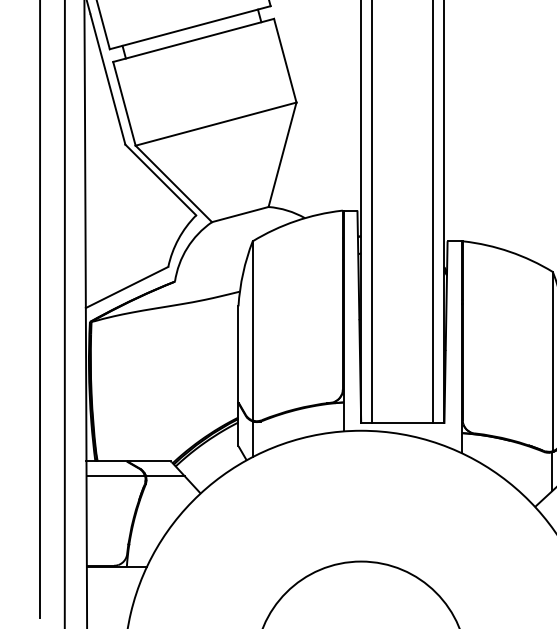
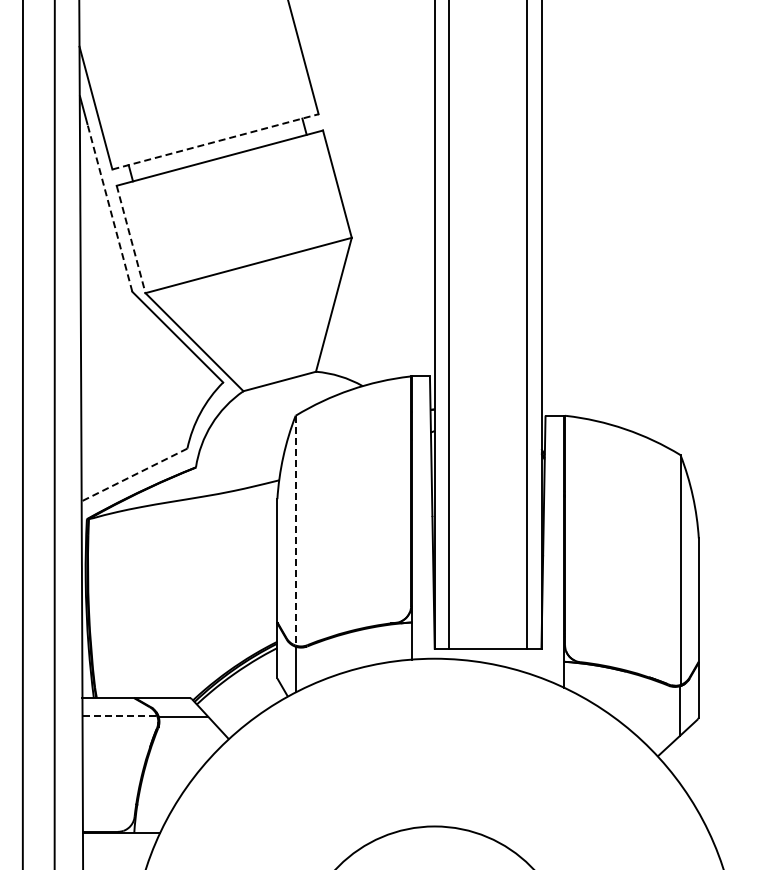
line: (190, 27) -> (215, 141), solid -> dashed
line: (107, 78) -> (109, 207), solid -> dashed
line: (124, 103) -> (131, 239), solid -> dashed
line: (127, 287) -> (134, 475), solid -> dashed
line: (252, 330) -> (295, 530), solid -> dashed
line: (116, 475) -> (120, 716), solid -> dashed

